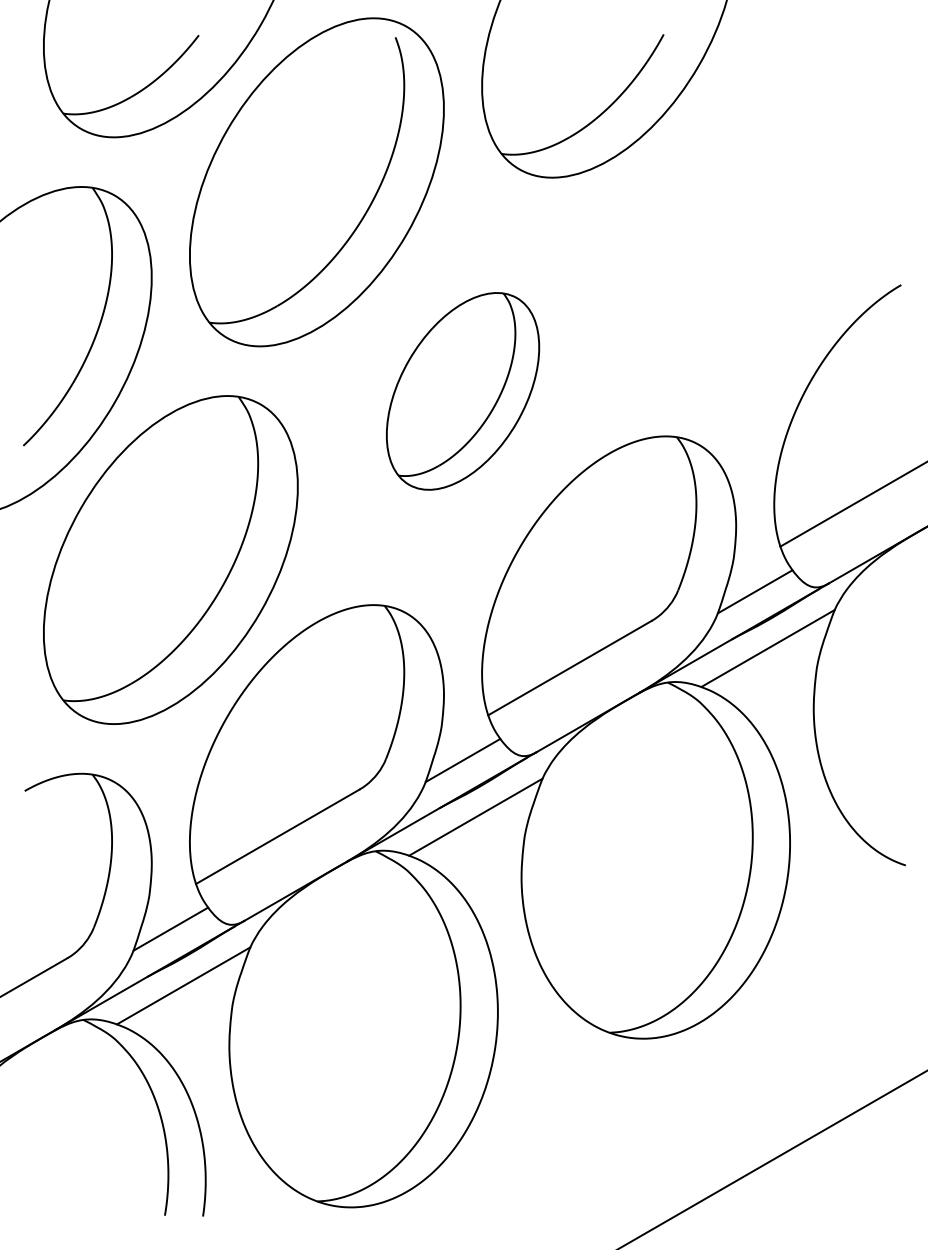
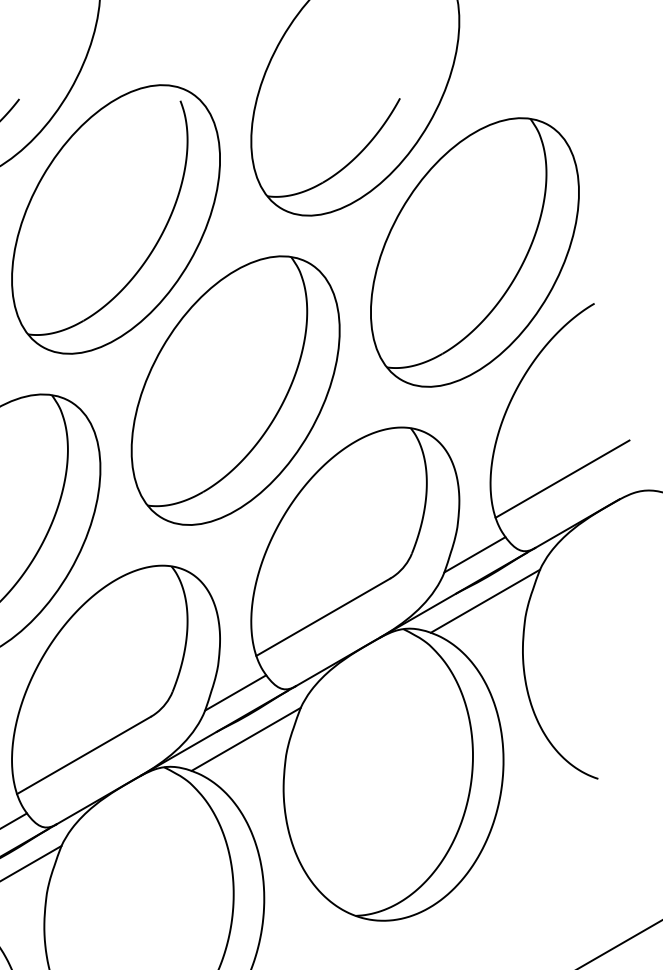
part: (755, 222) -> (475, 252), added
part: (462, 391) -> (235, 390), size x1.67

